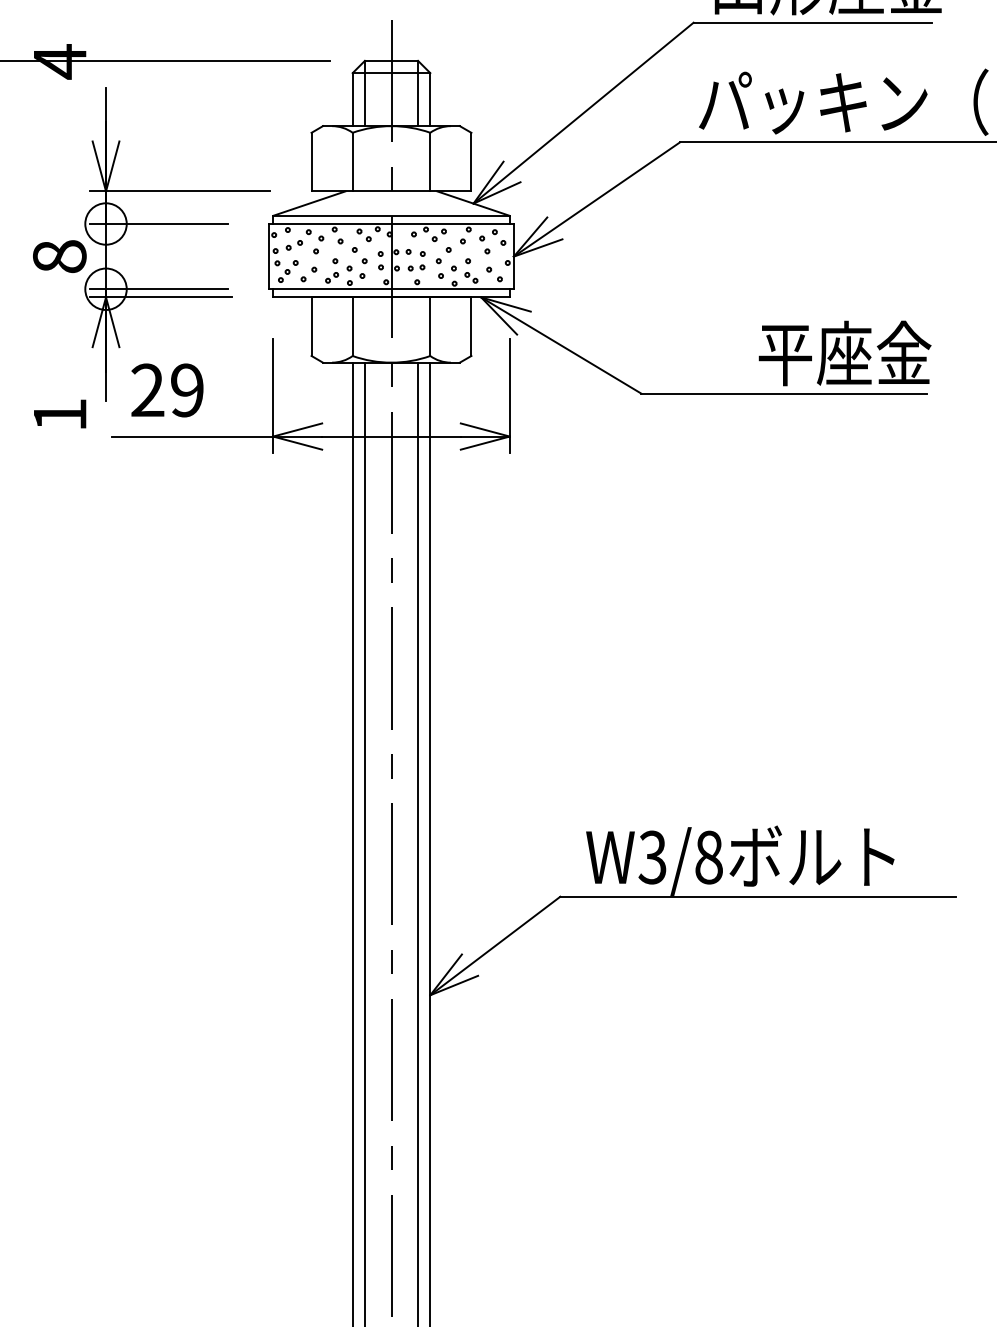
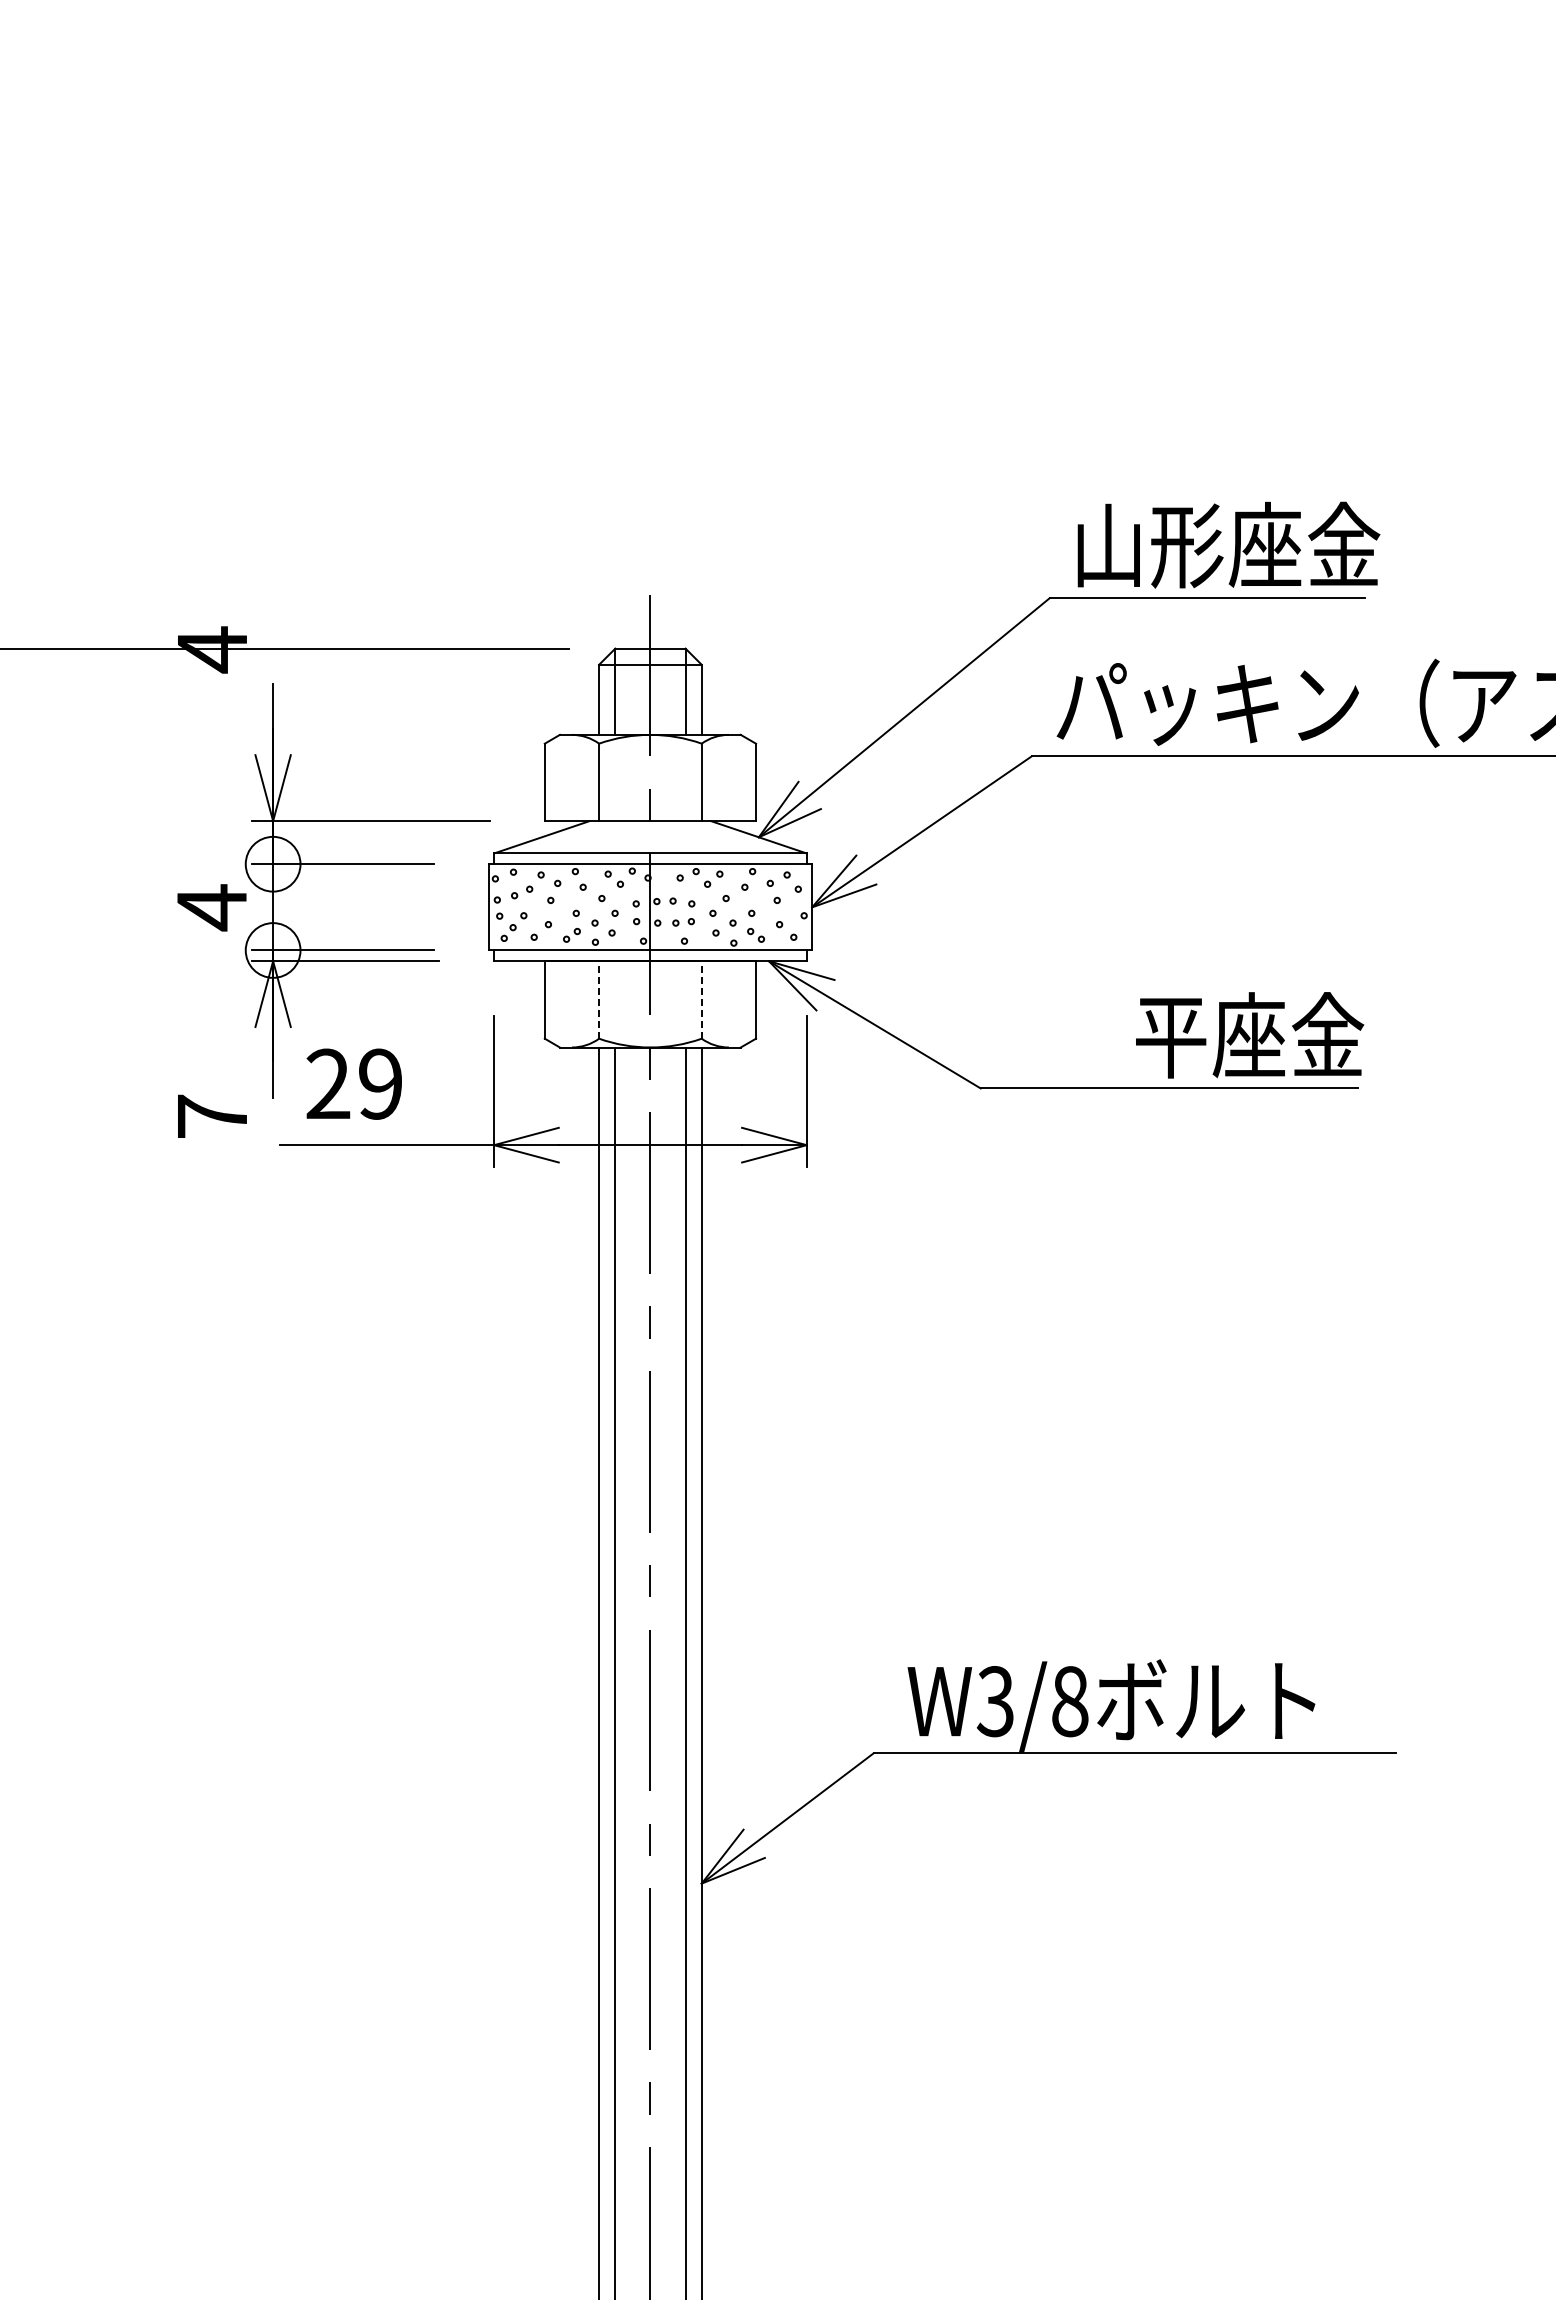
text: (59, 256) -> (211, 907), 8 -> 4
line: (352, 326) -> (599, 999), solid -> dashed
line: (430, 326) -> (701, 999), solid -> dashed
text: (60, 414) -> (212, 1115), 1 -> 7

